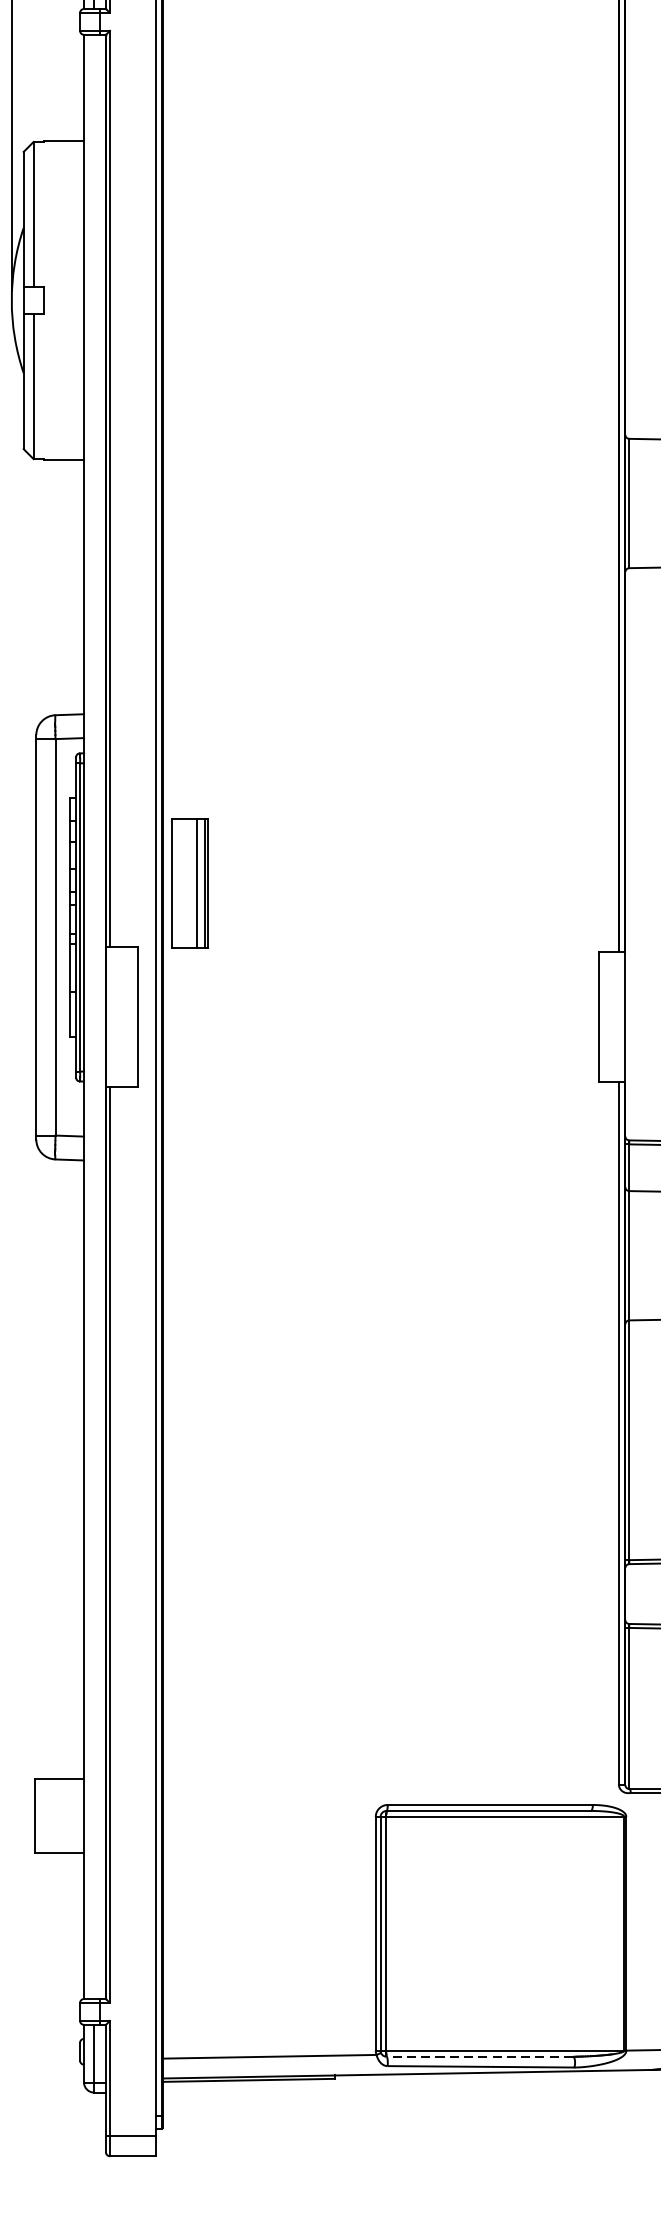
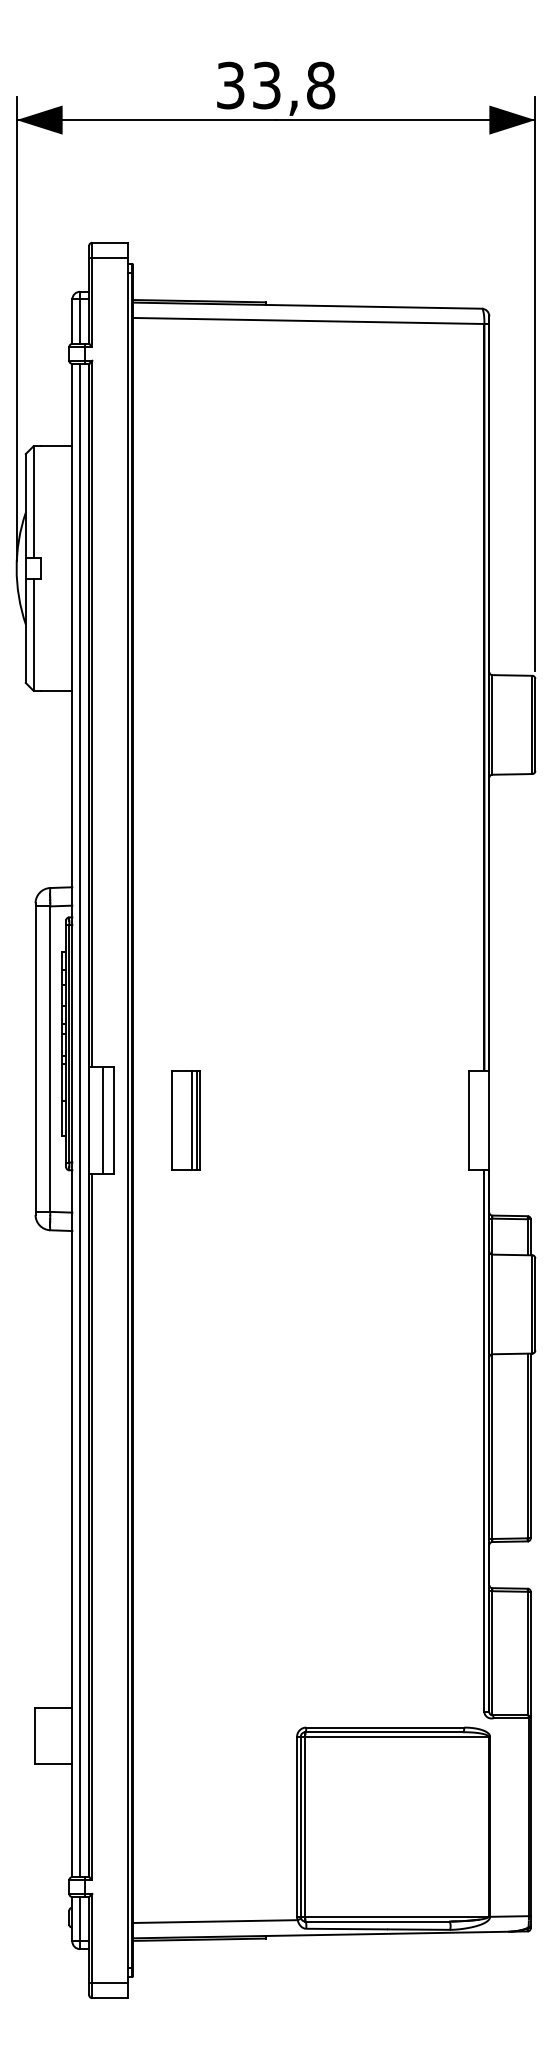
part: (189, 883) -> (185, 1120), moved
line: (94, 1016) -> (80, 1120), added
line: (124, 1016) -> (103, 1120), added
line: (480, 2056) -> (377, 1921), dashed -> solid

